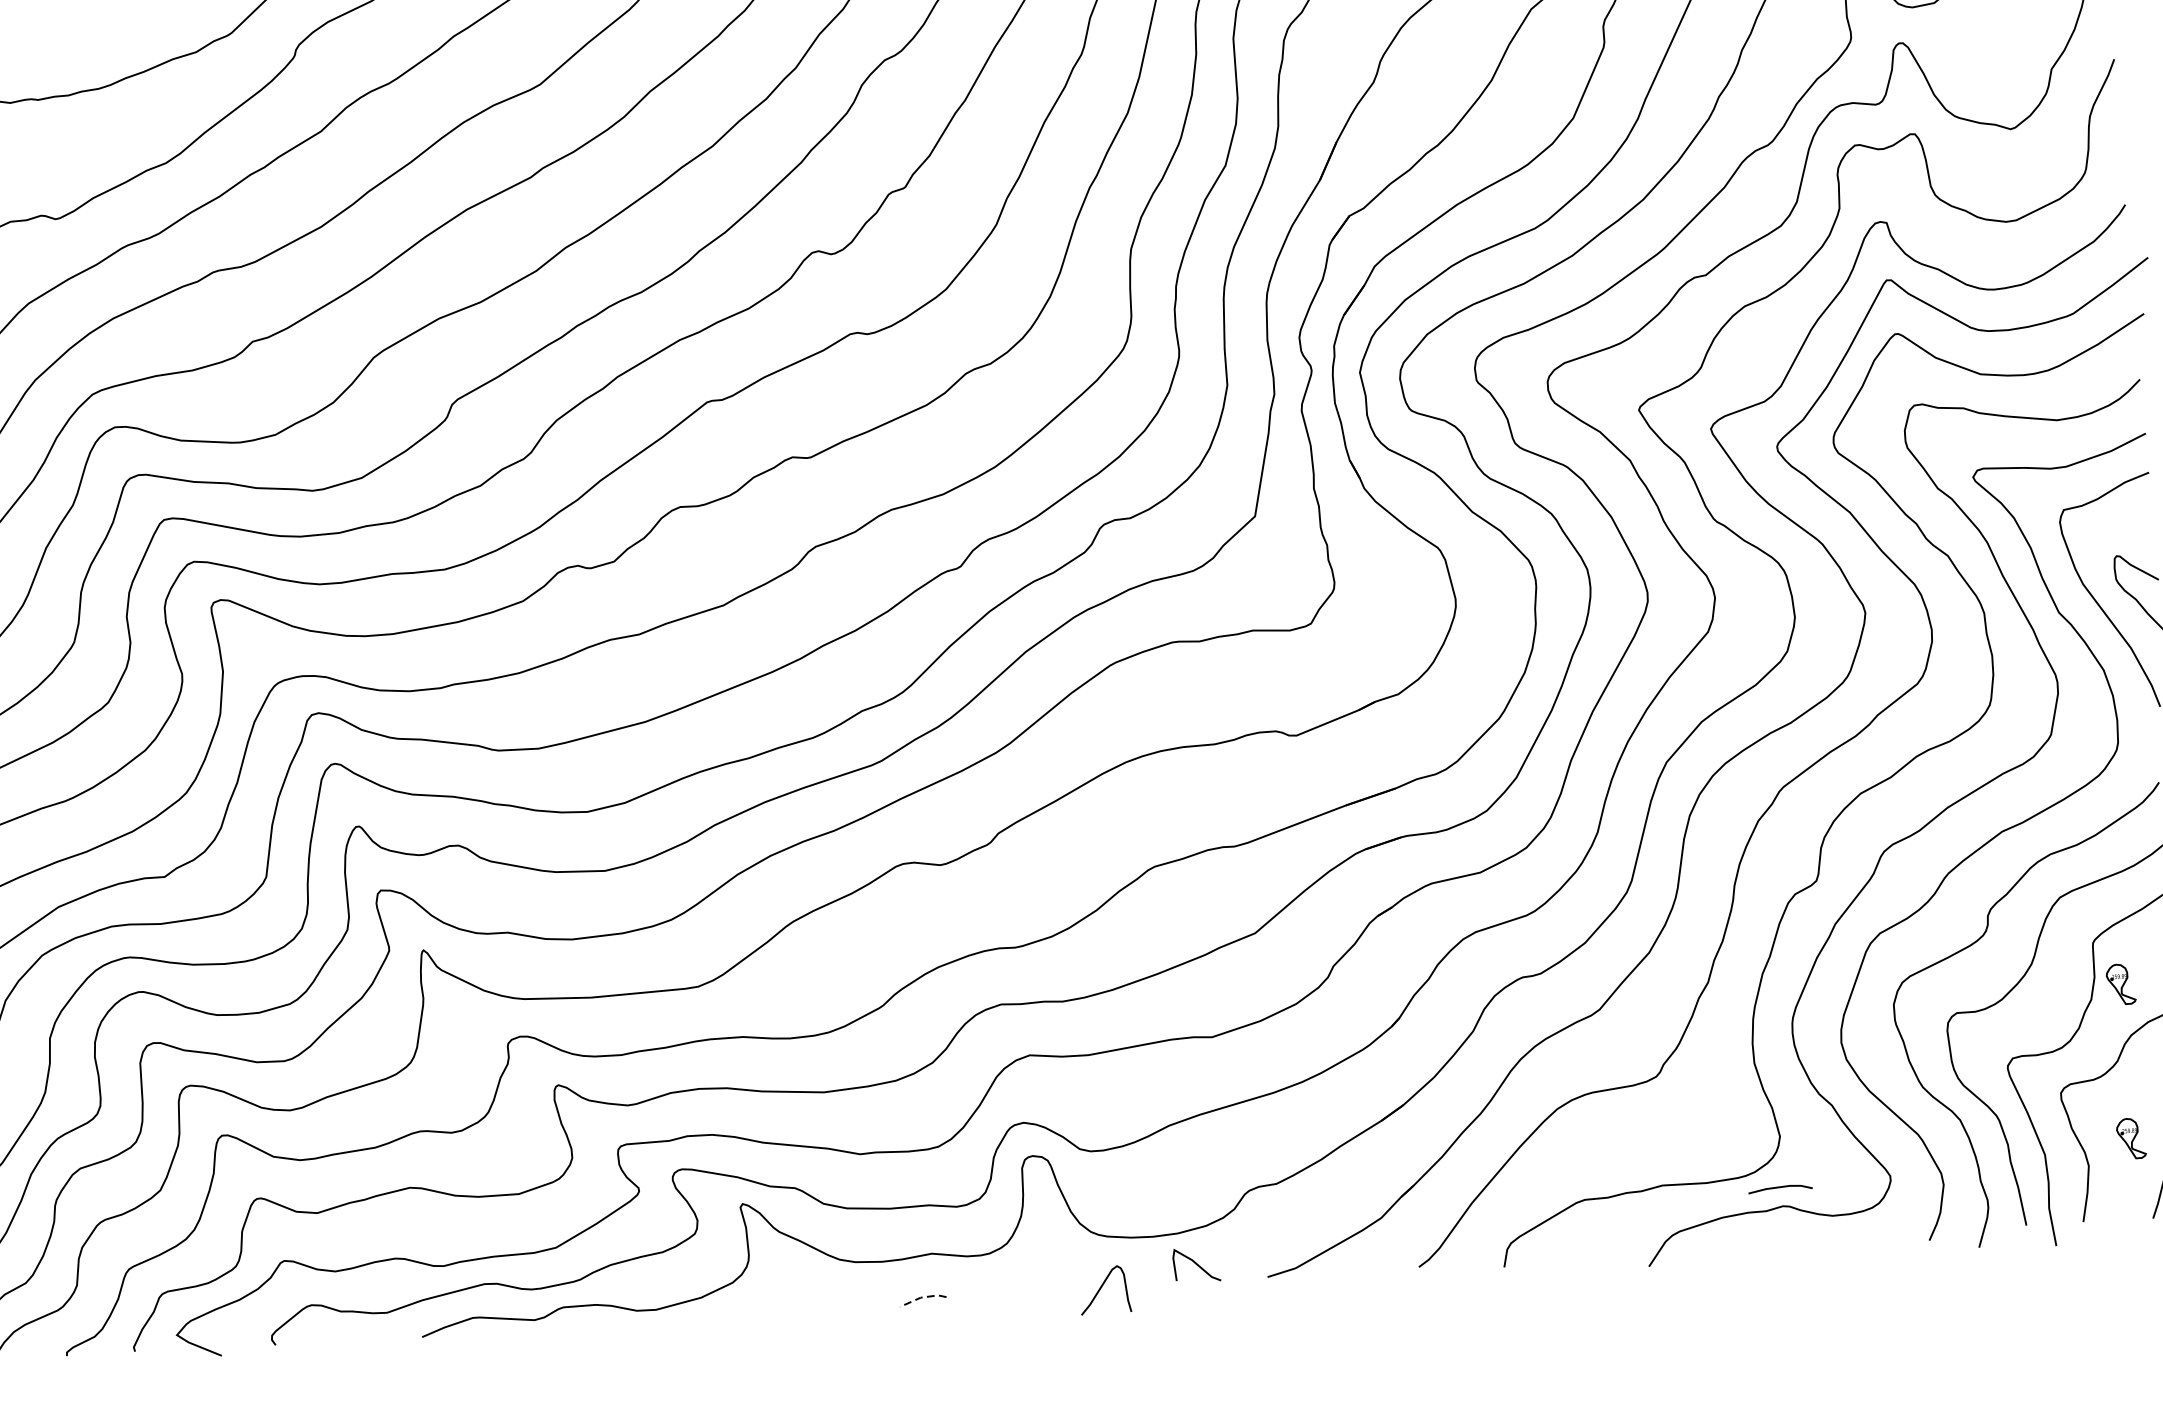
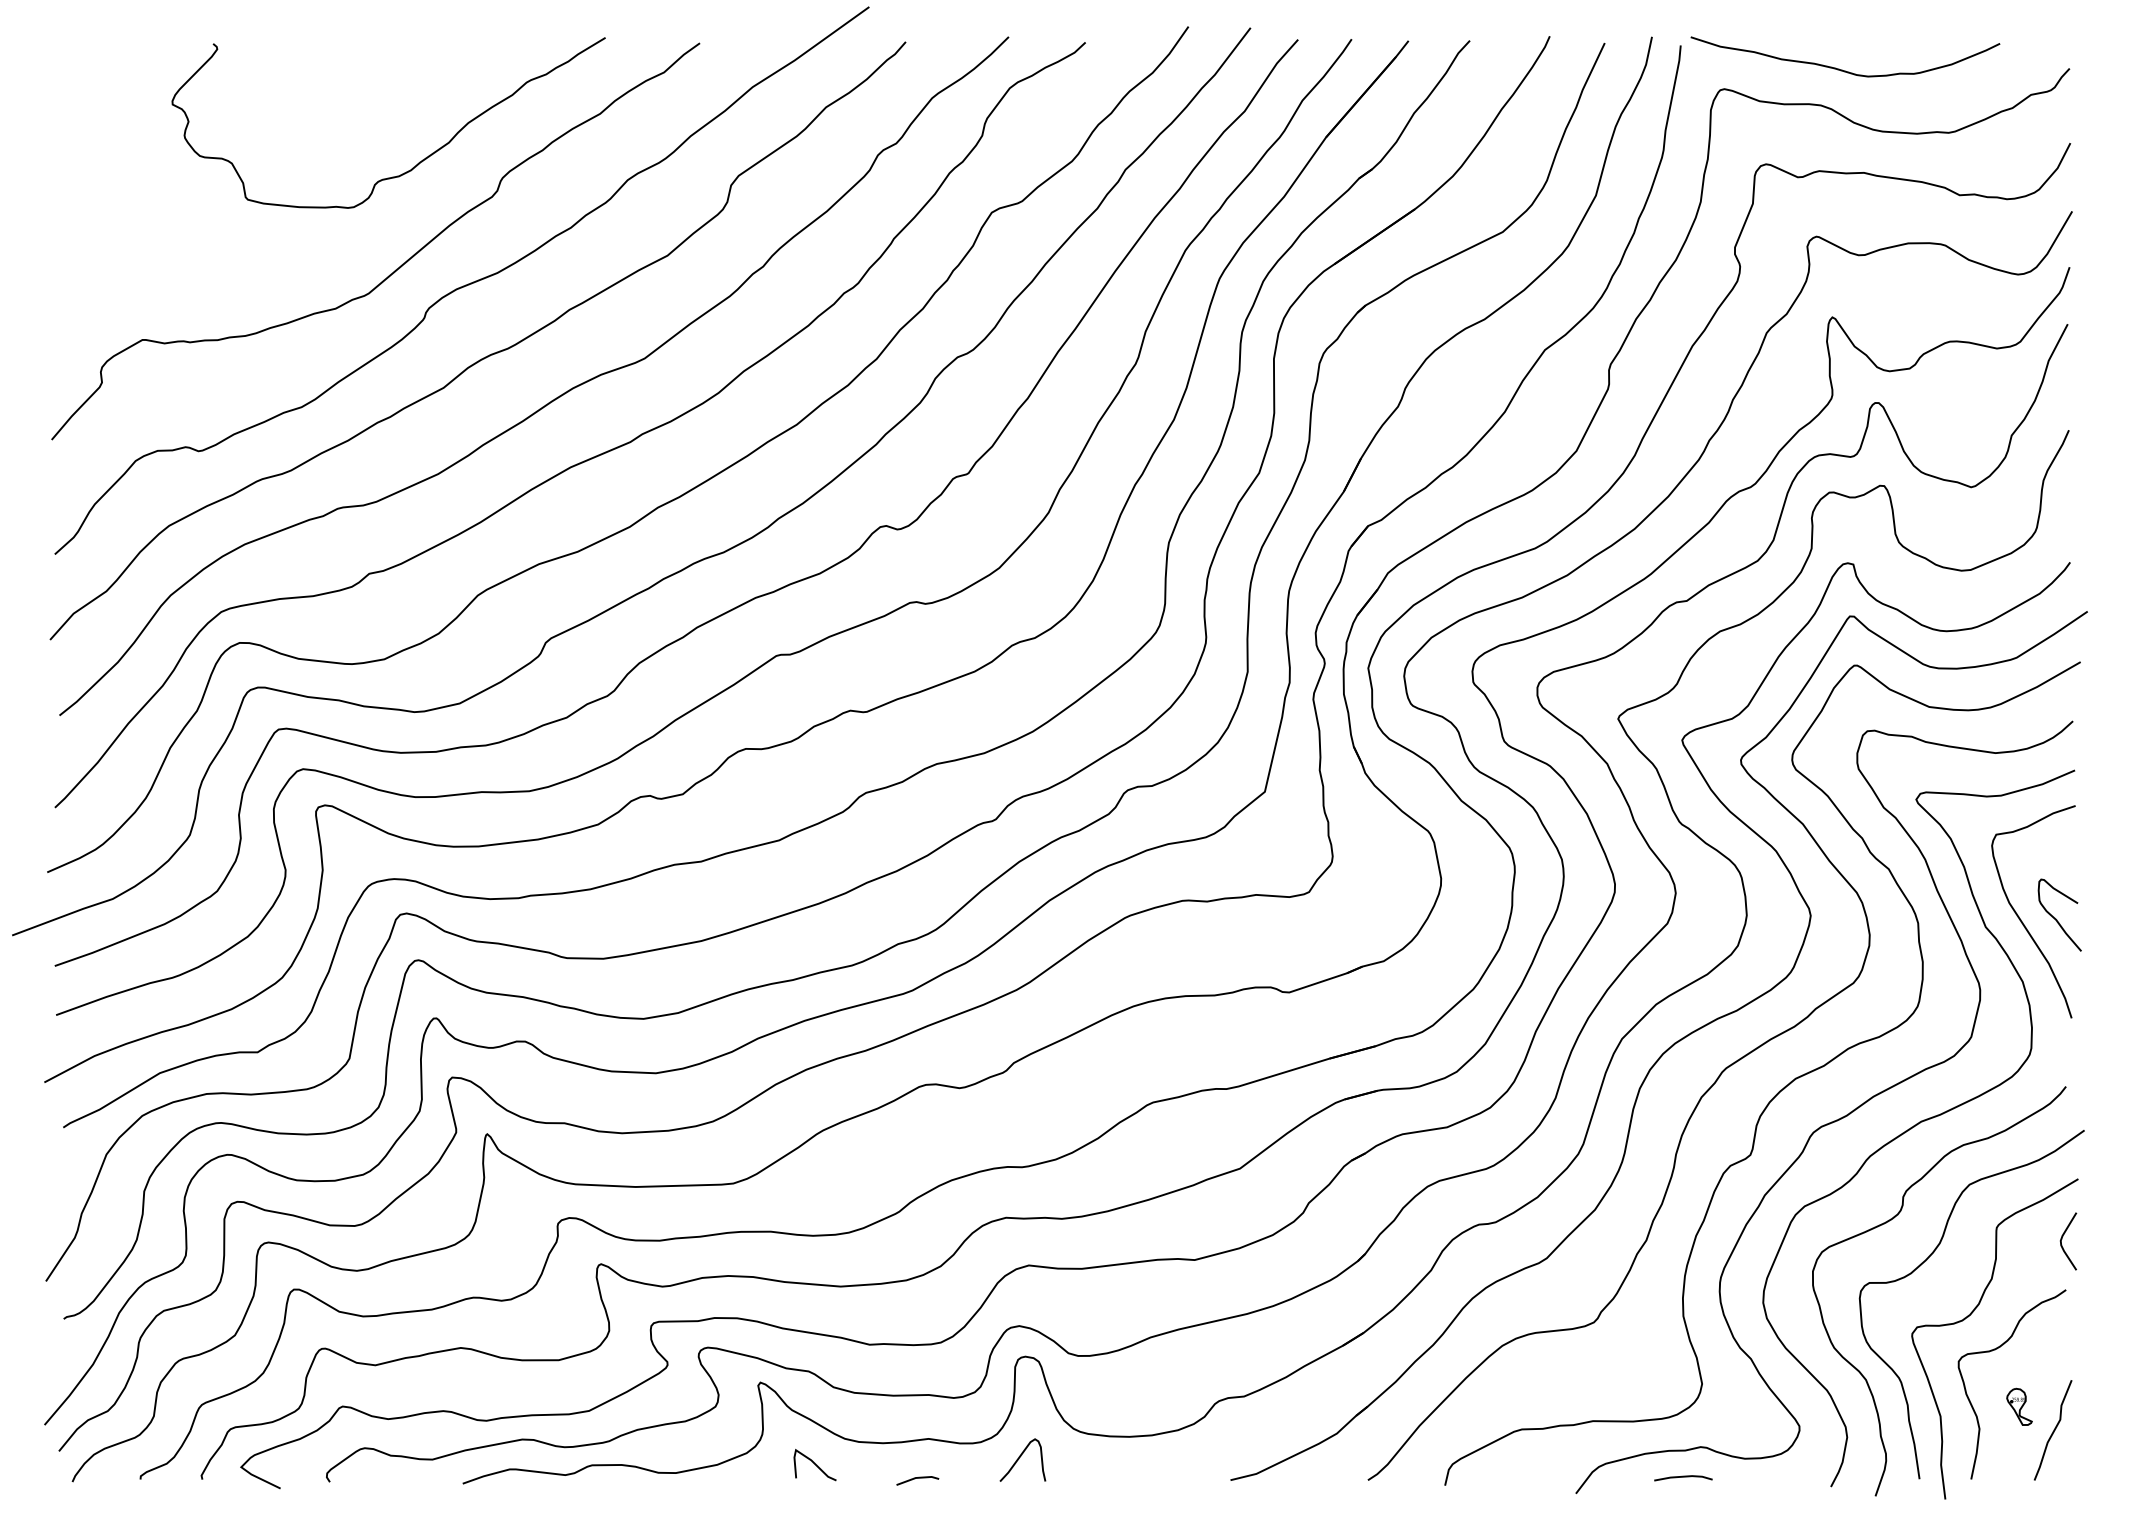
part: (2120, 983) -> (2019, 1266), removed
line: (1780, 1188) -> (1683, 1477), moved
curve: (1195, 1264) -> (814, 1464), moved
curve: (1102, 1287) -> (1020, 1457), moved
line: (921, 1297) -> (916, 1477), dashed -> solid

